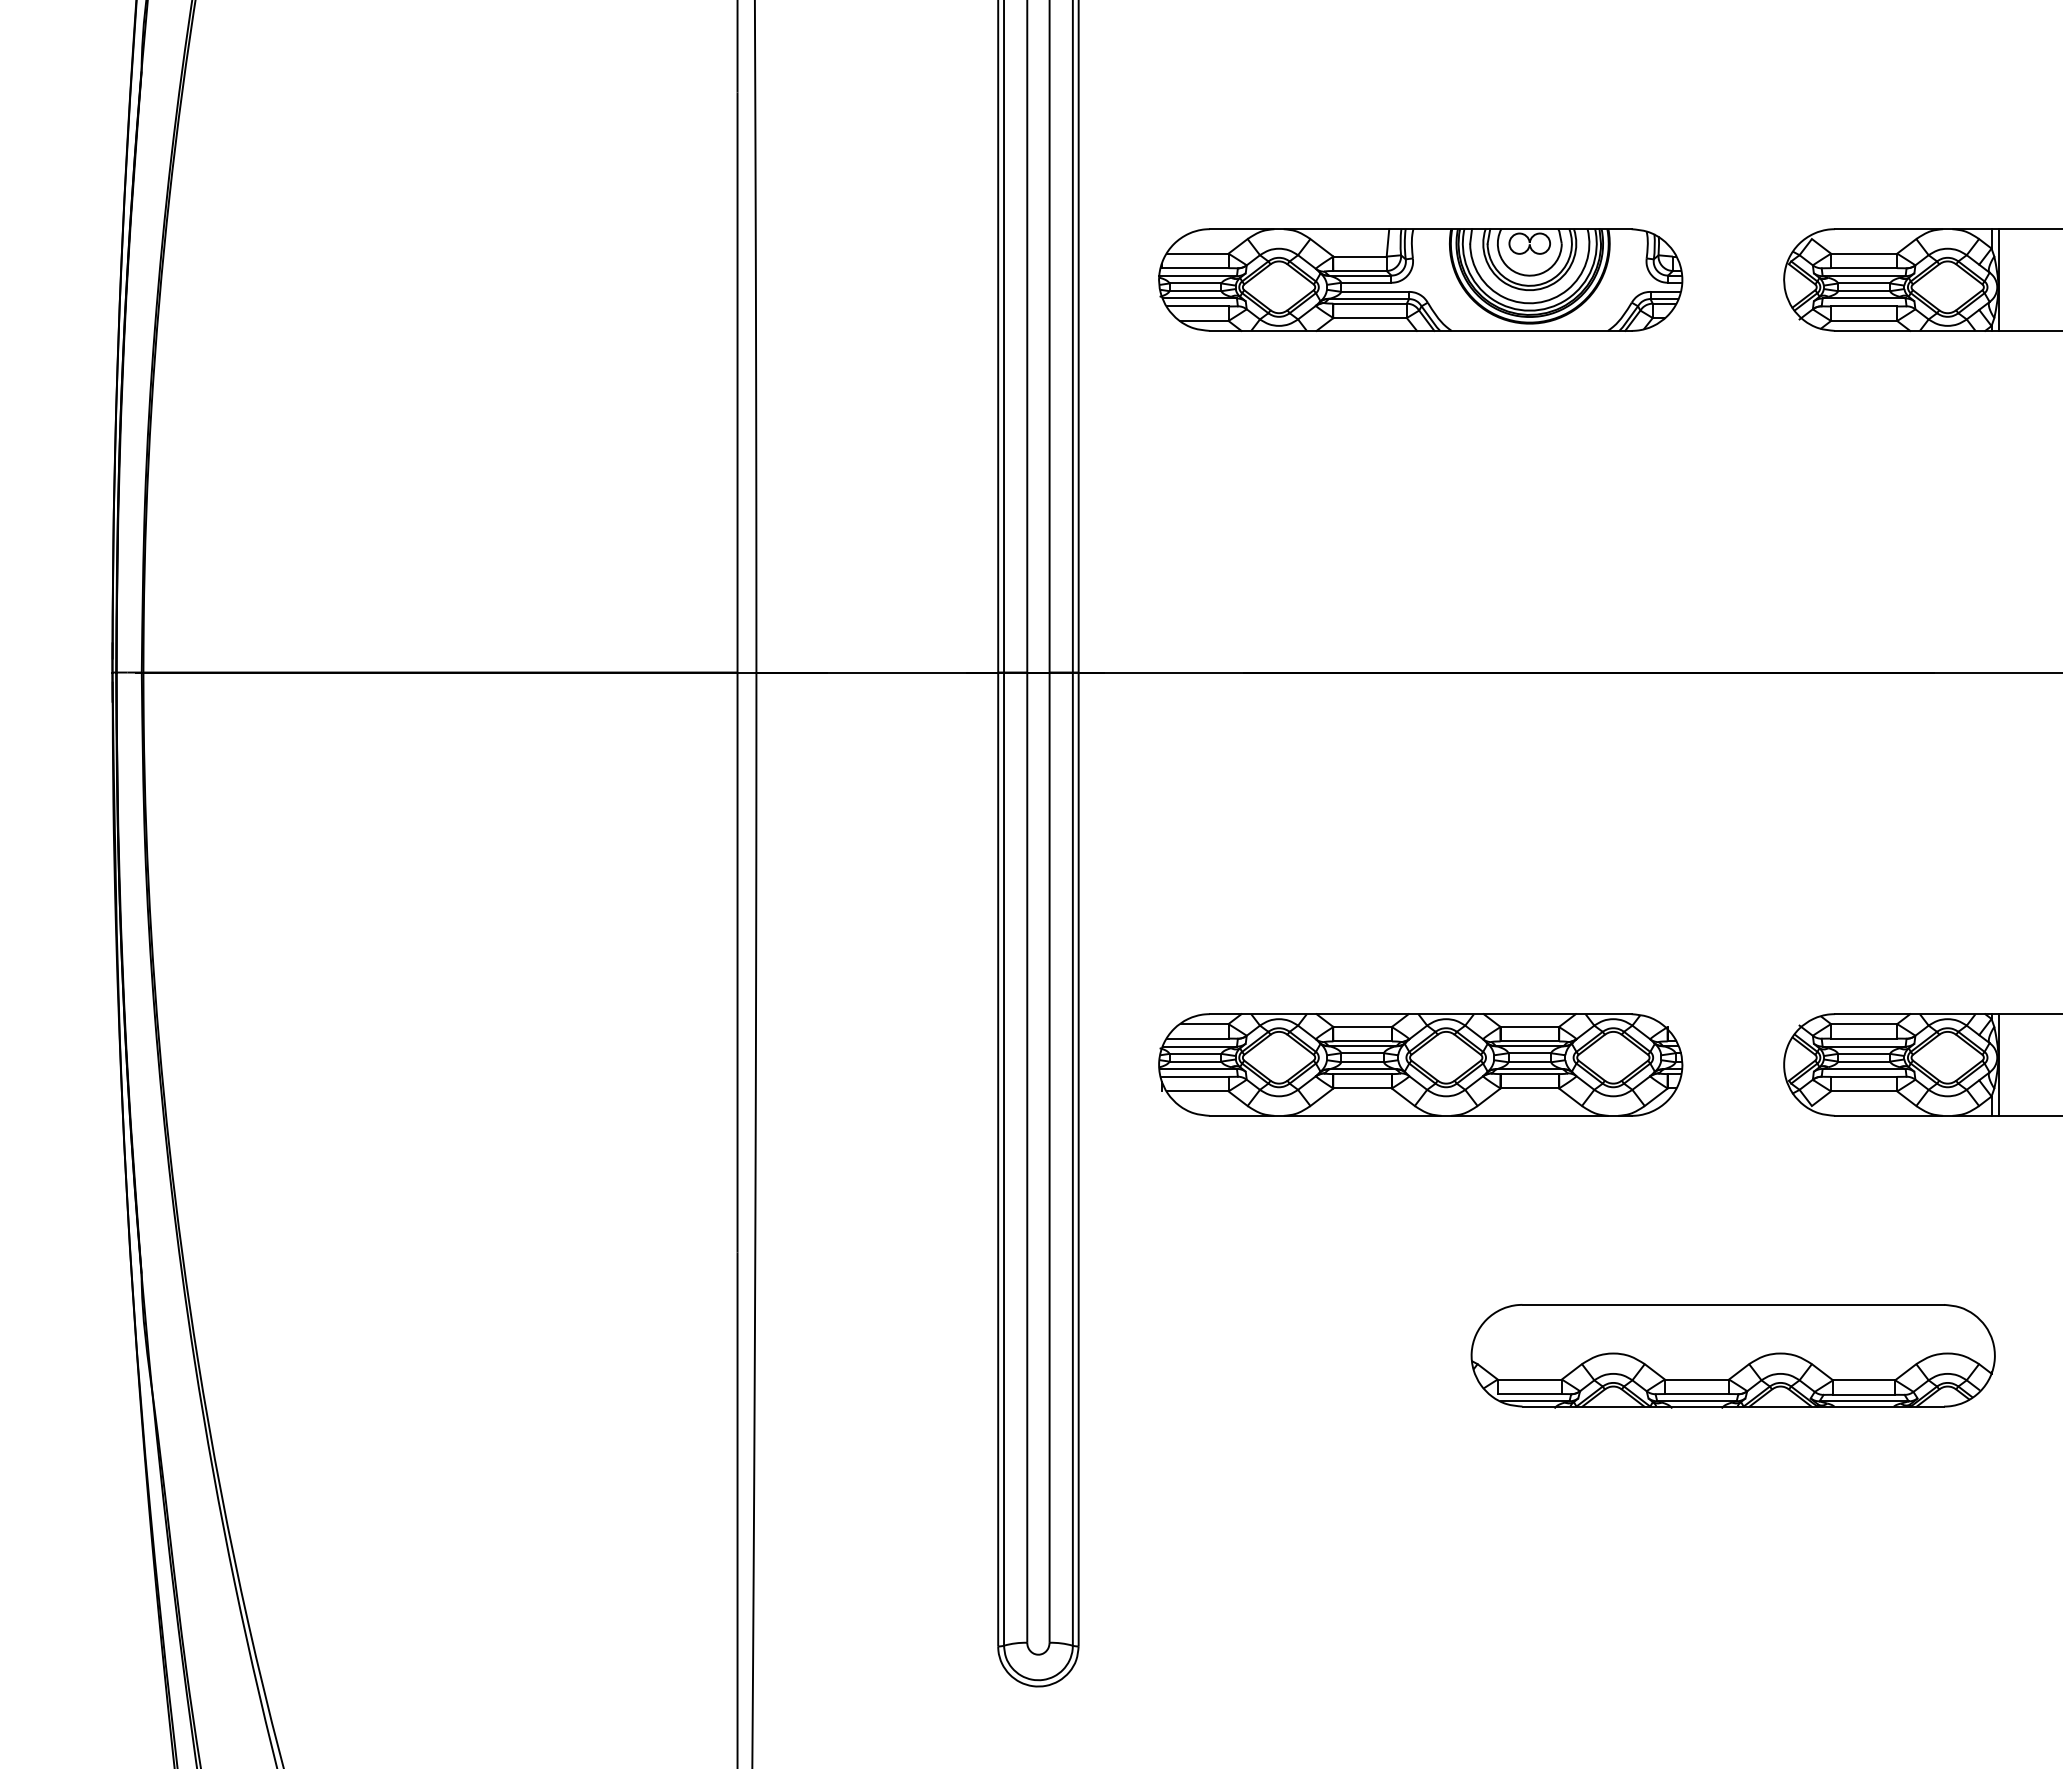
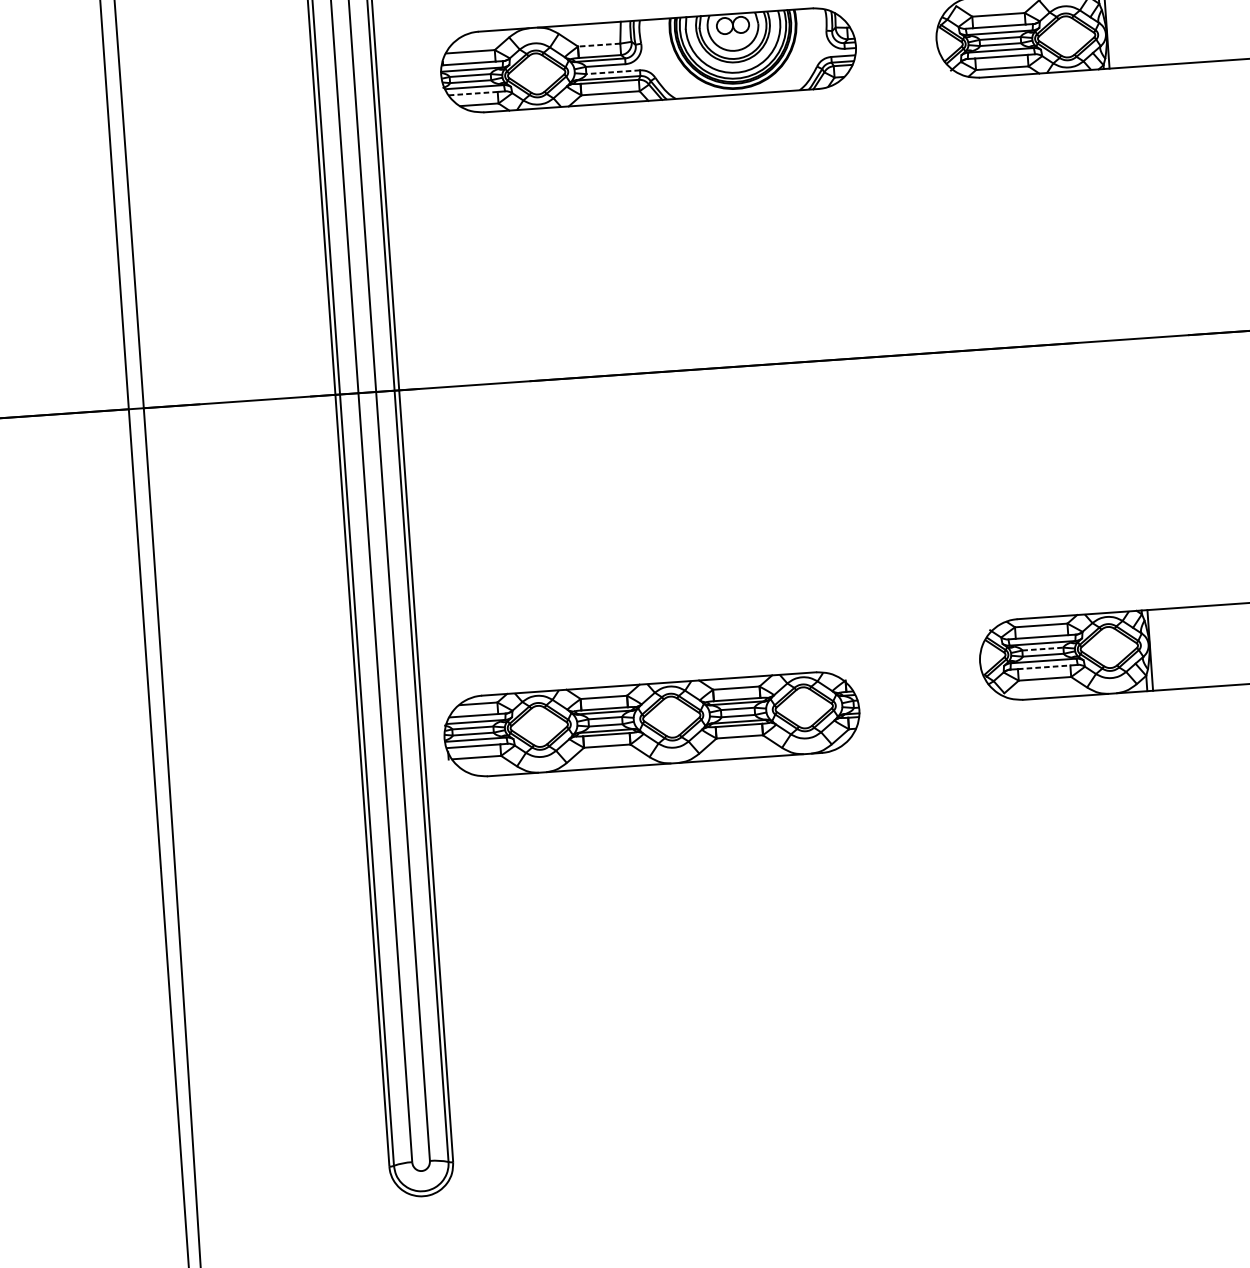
line: (1360, 256) -> (599, 45), solid -> dashed
line: (1375, 291) -> (613, 71), solid -> dashed
line: (1197, 306) -> (473, 93), solid -> dashed
line: (1864, 1053) -> (1043, 648), solid -> dashed
part: (1420, 1064) -> (651, 723), moved
line: (1864, 1076) -> (1044, 666), solid -> dashed
part: (1732, 1356) -> (955, 896), removed

